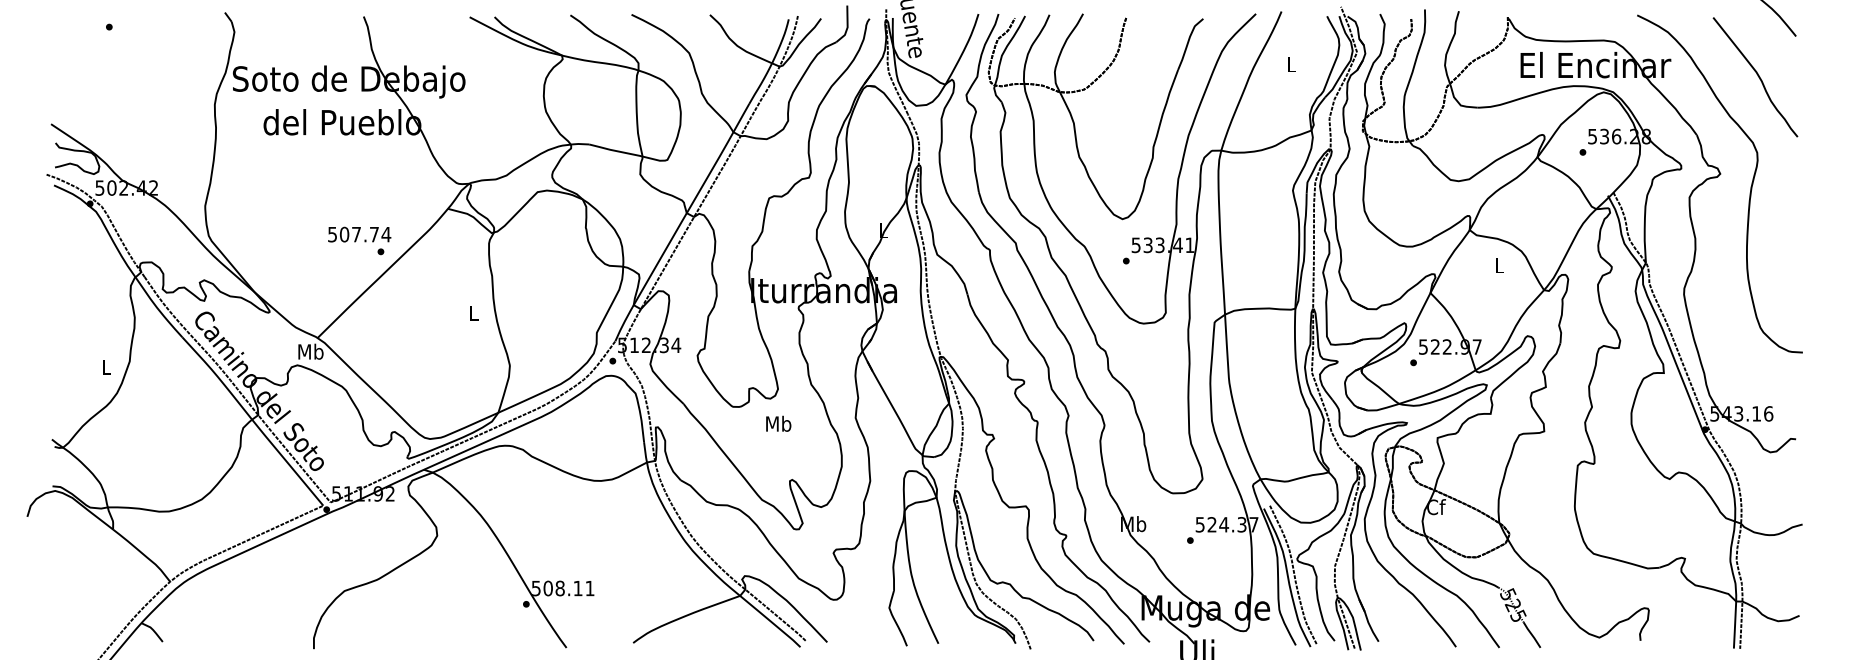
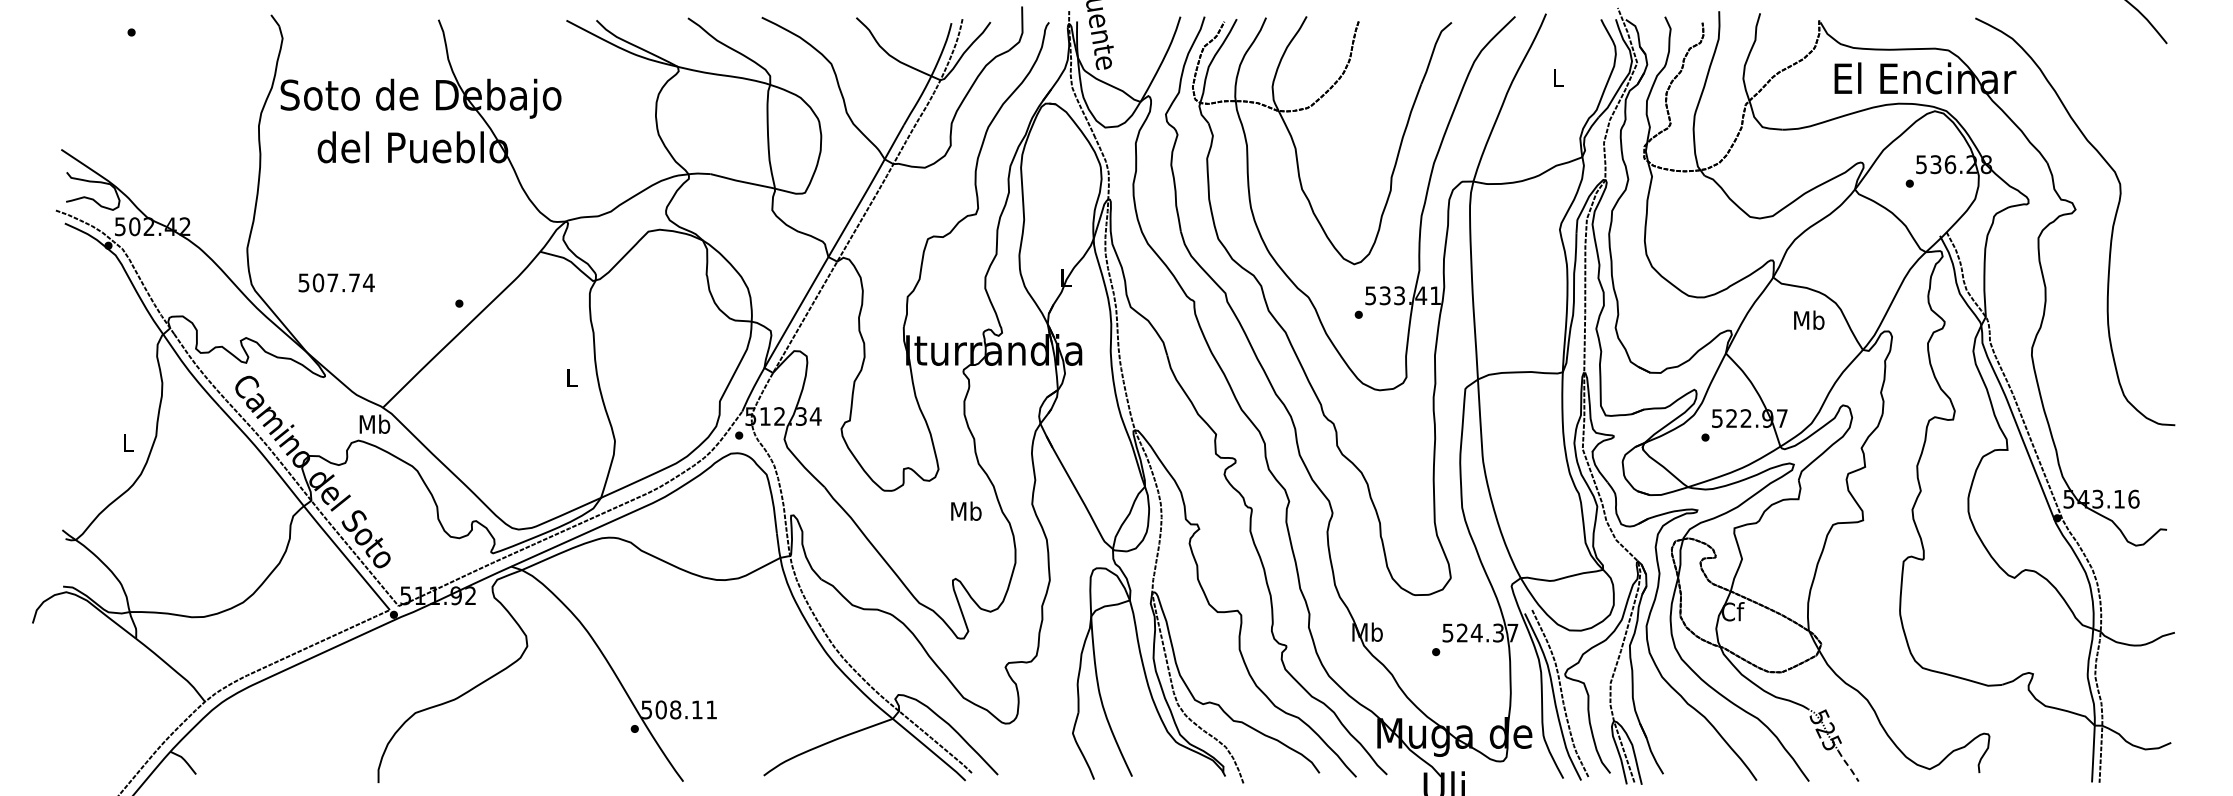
curve: (1757, 76) -> (2120, 91), removed
text: (359, 234) -> (336, 282), moved
text: (1499, 264) -> (1809, 319), L -> Mb
text: (778, 423) -> (966, 510), moved
line: (1532, 634) -> (1848, 765), solid -> dashed

